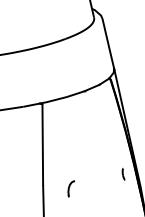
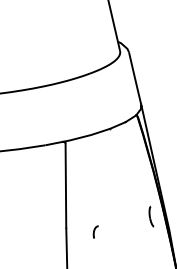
part: (123, 174) -> (151, 216), size x1.67
part: (70, 188) -> (95, 231), size x0.71

